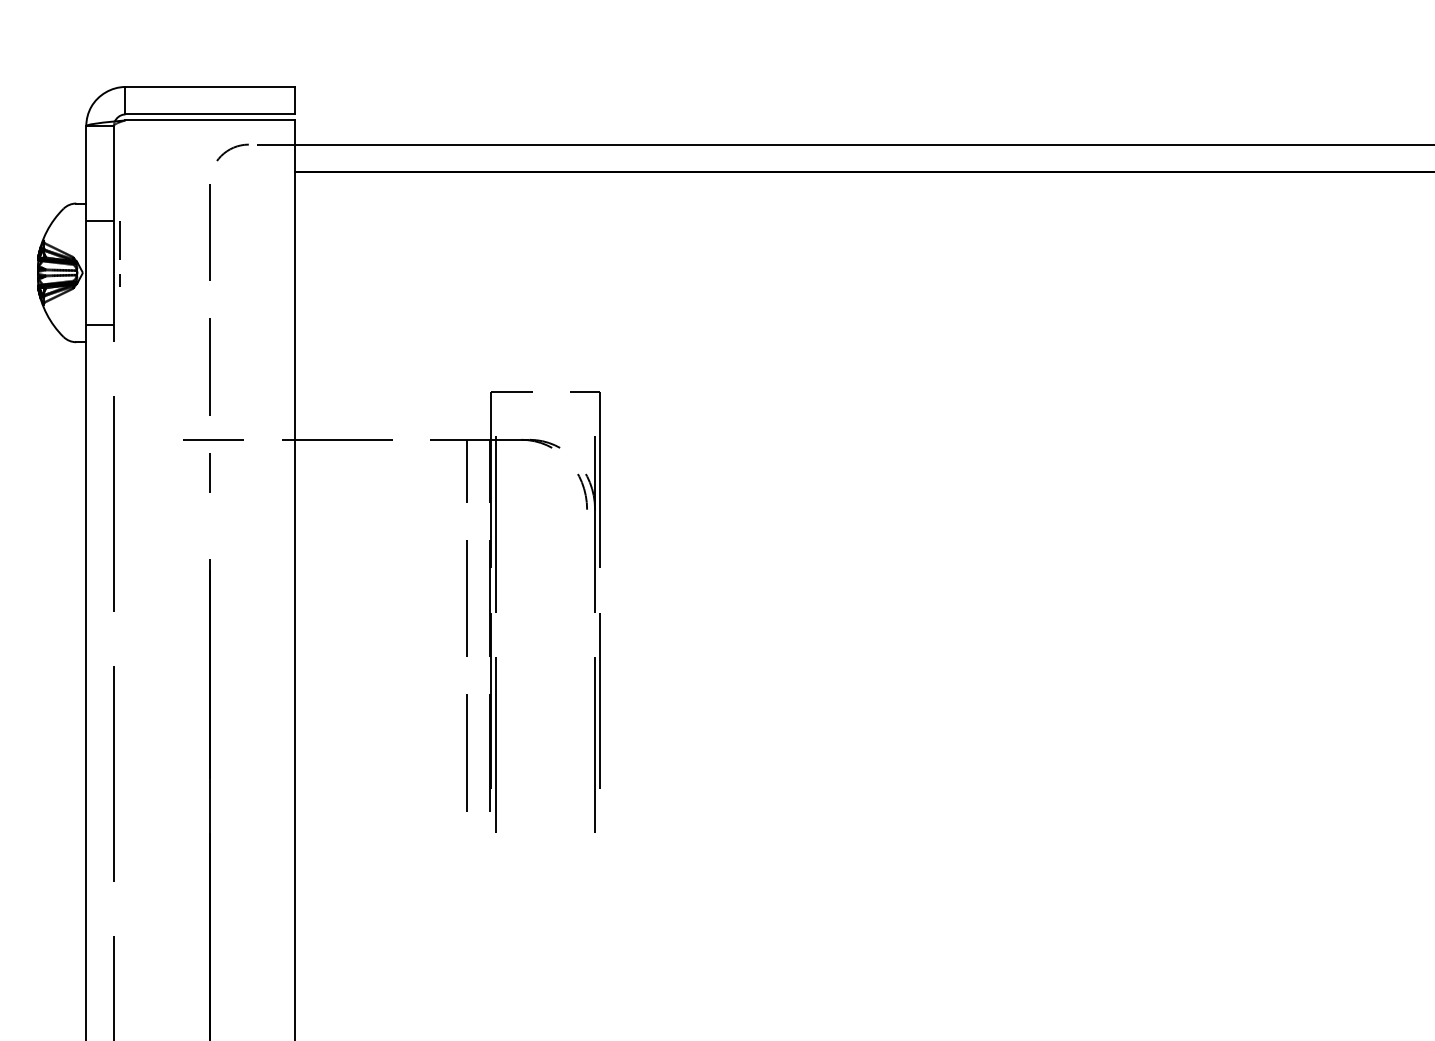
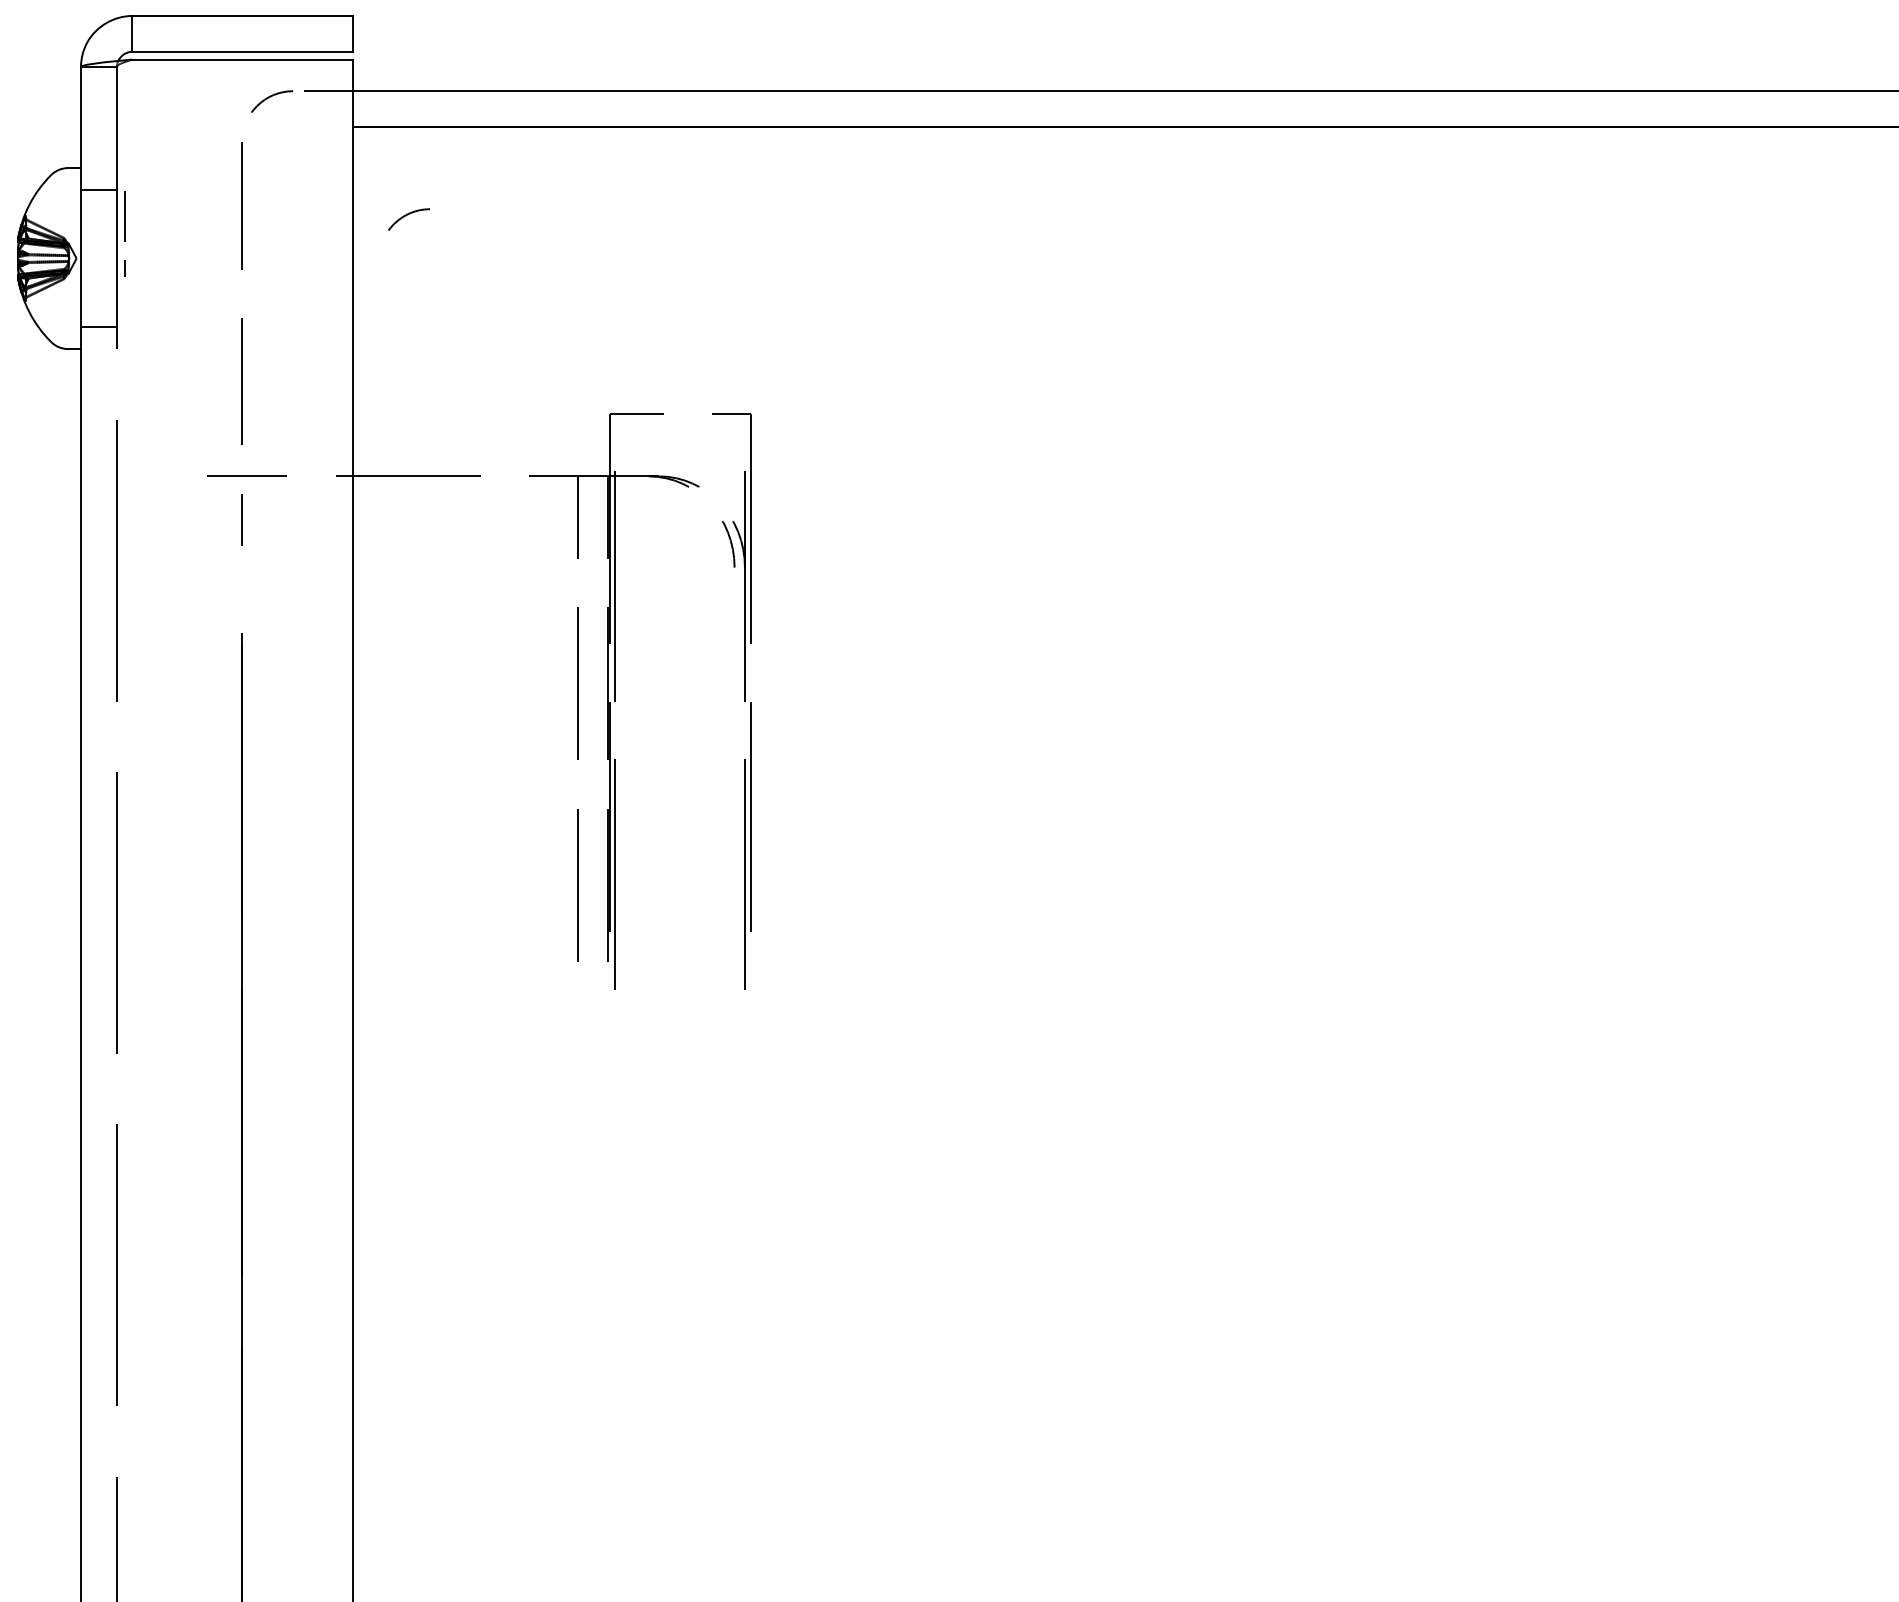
arc: (337, 239) -> (408, 215), added

